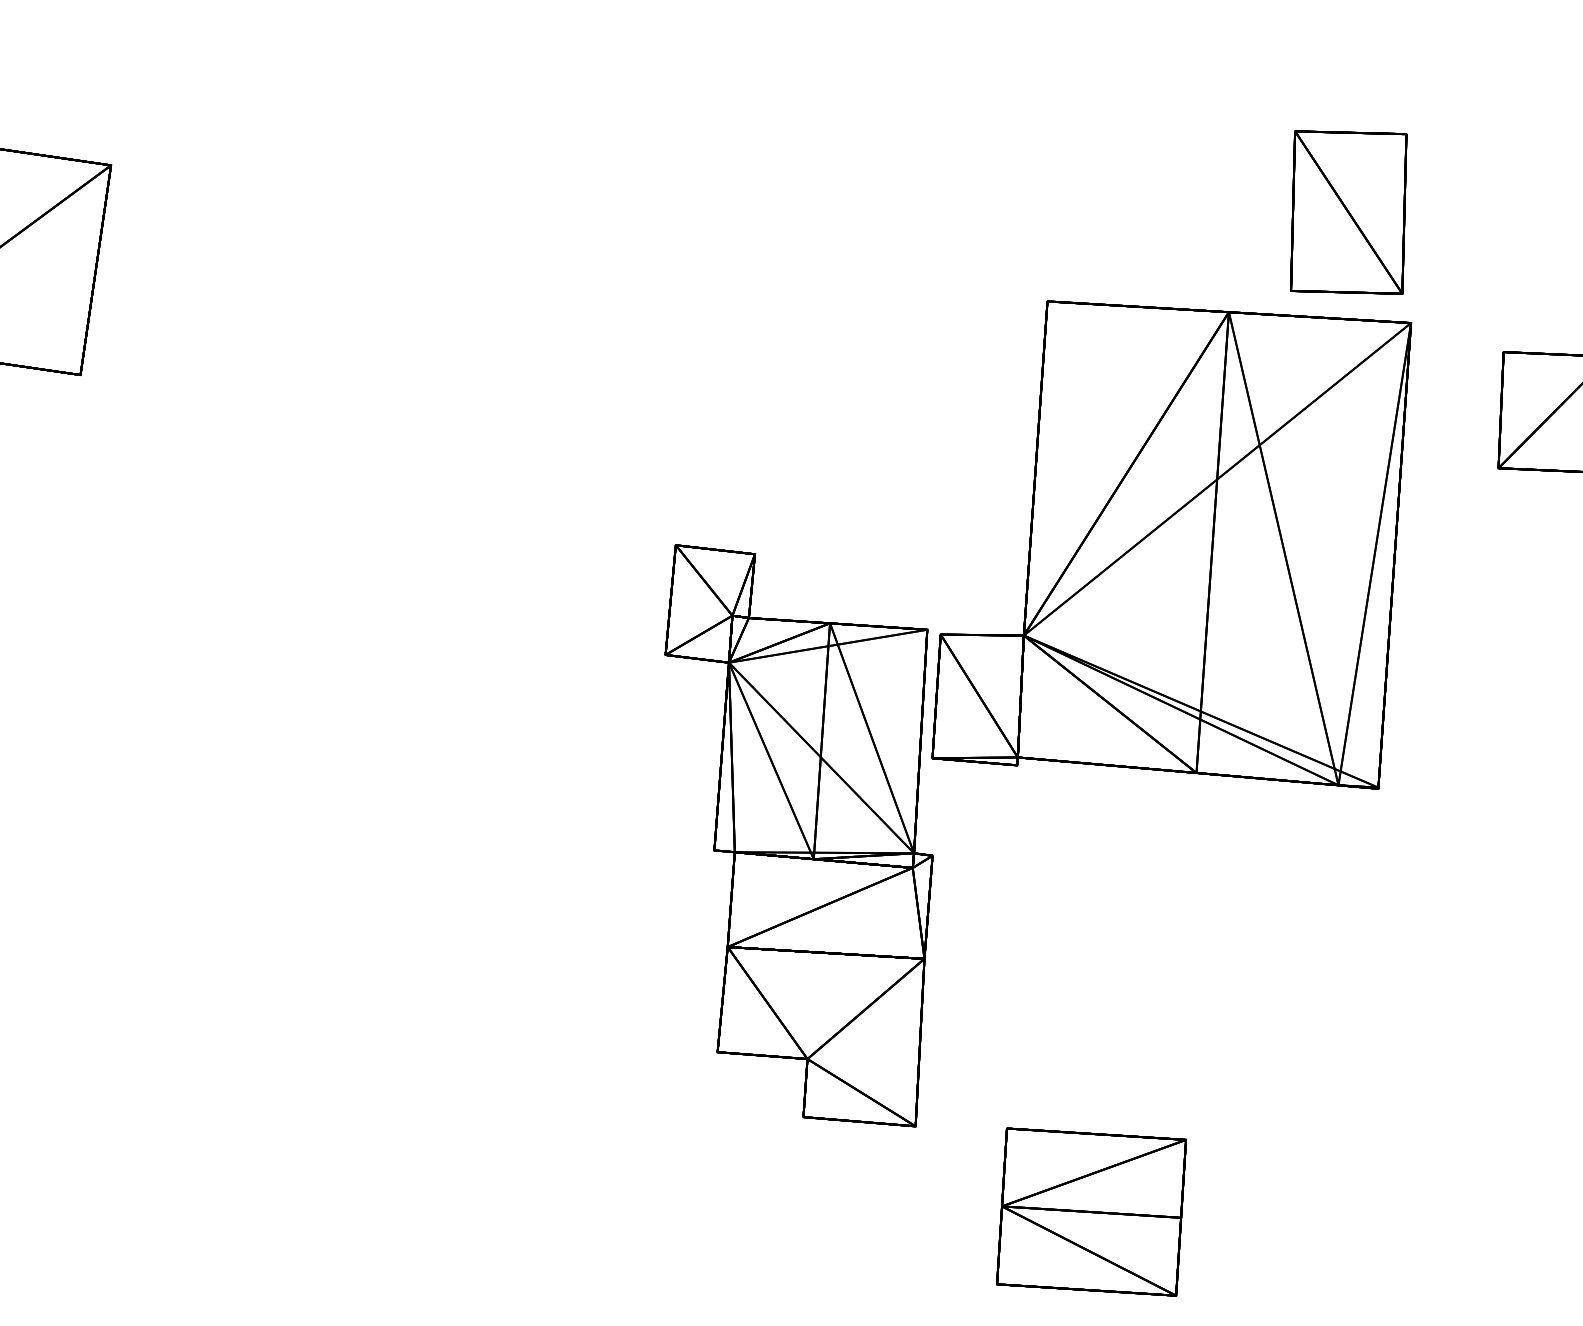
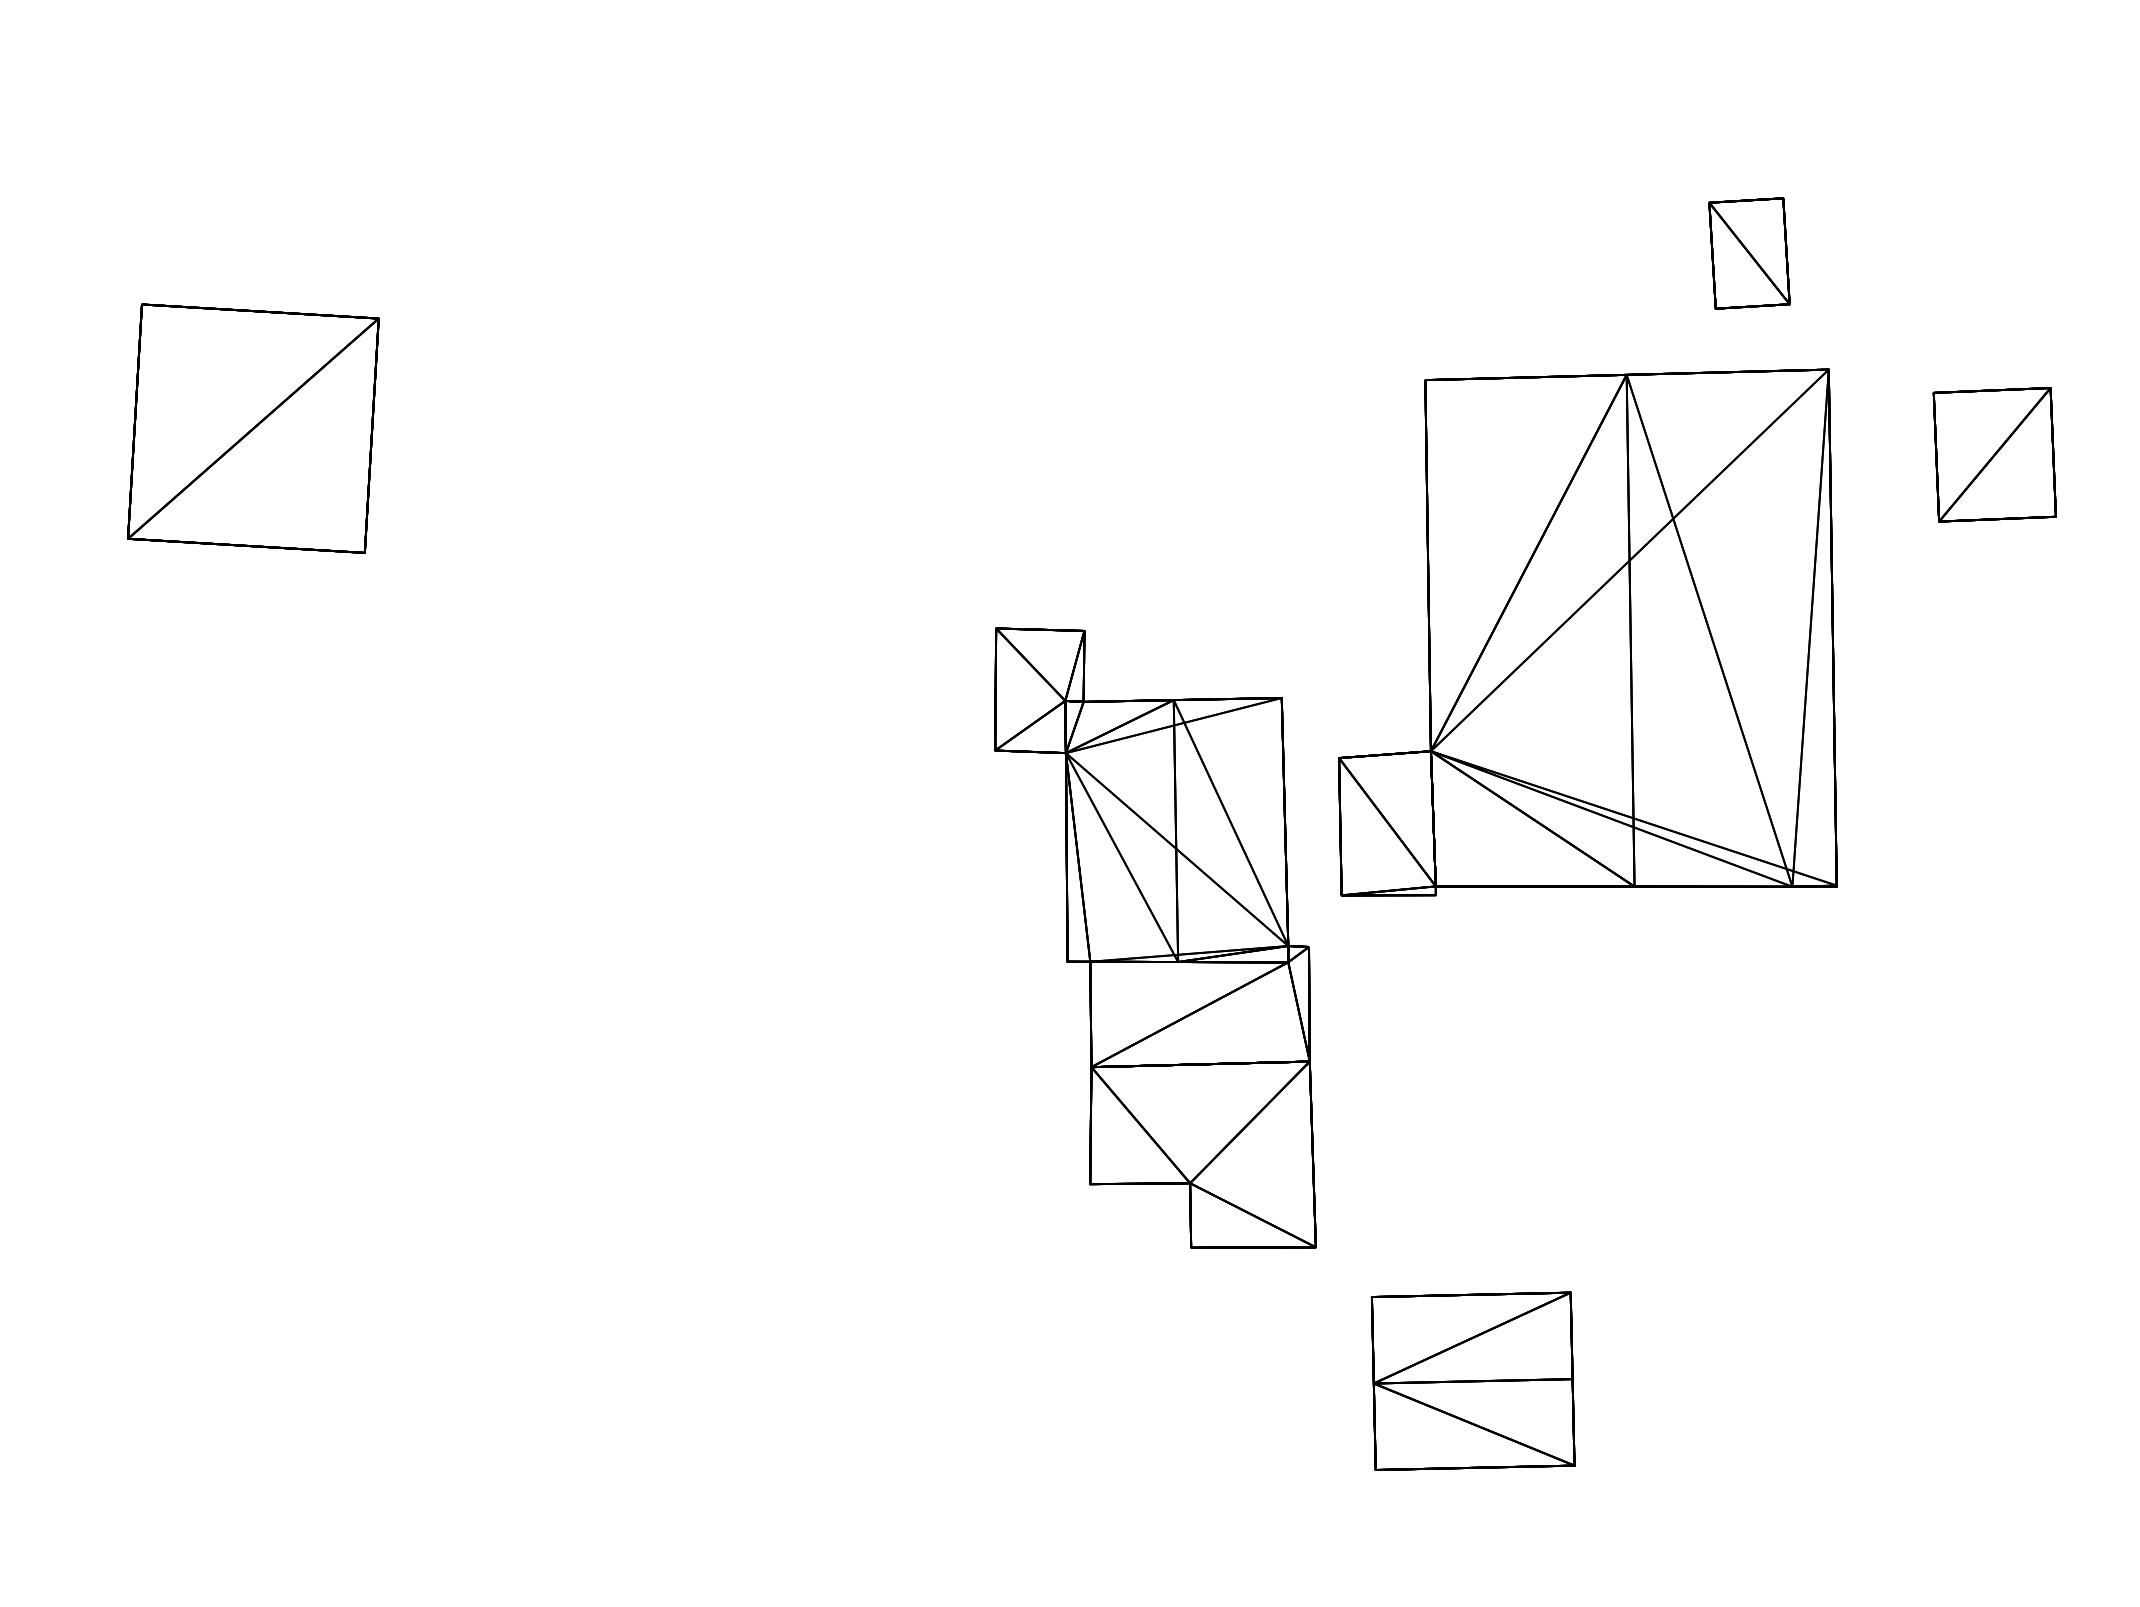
part: (1348, 212) -> (1749, 253), size x0.6
part: (795, 835) -> (1155, 937), moved
part: (1090, 1211) -> (1472, 1380), moved

